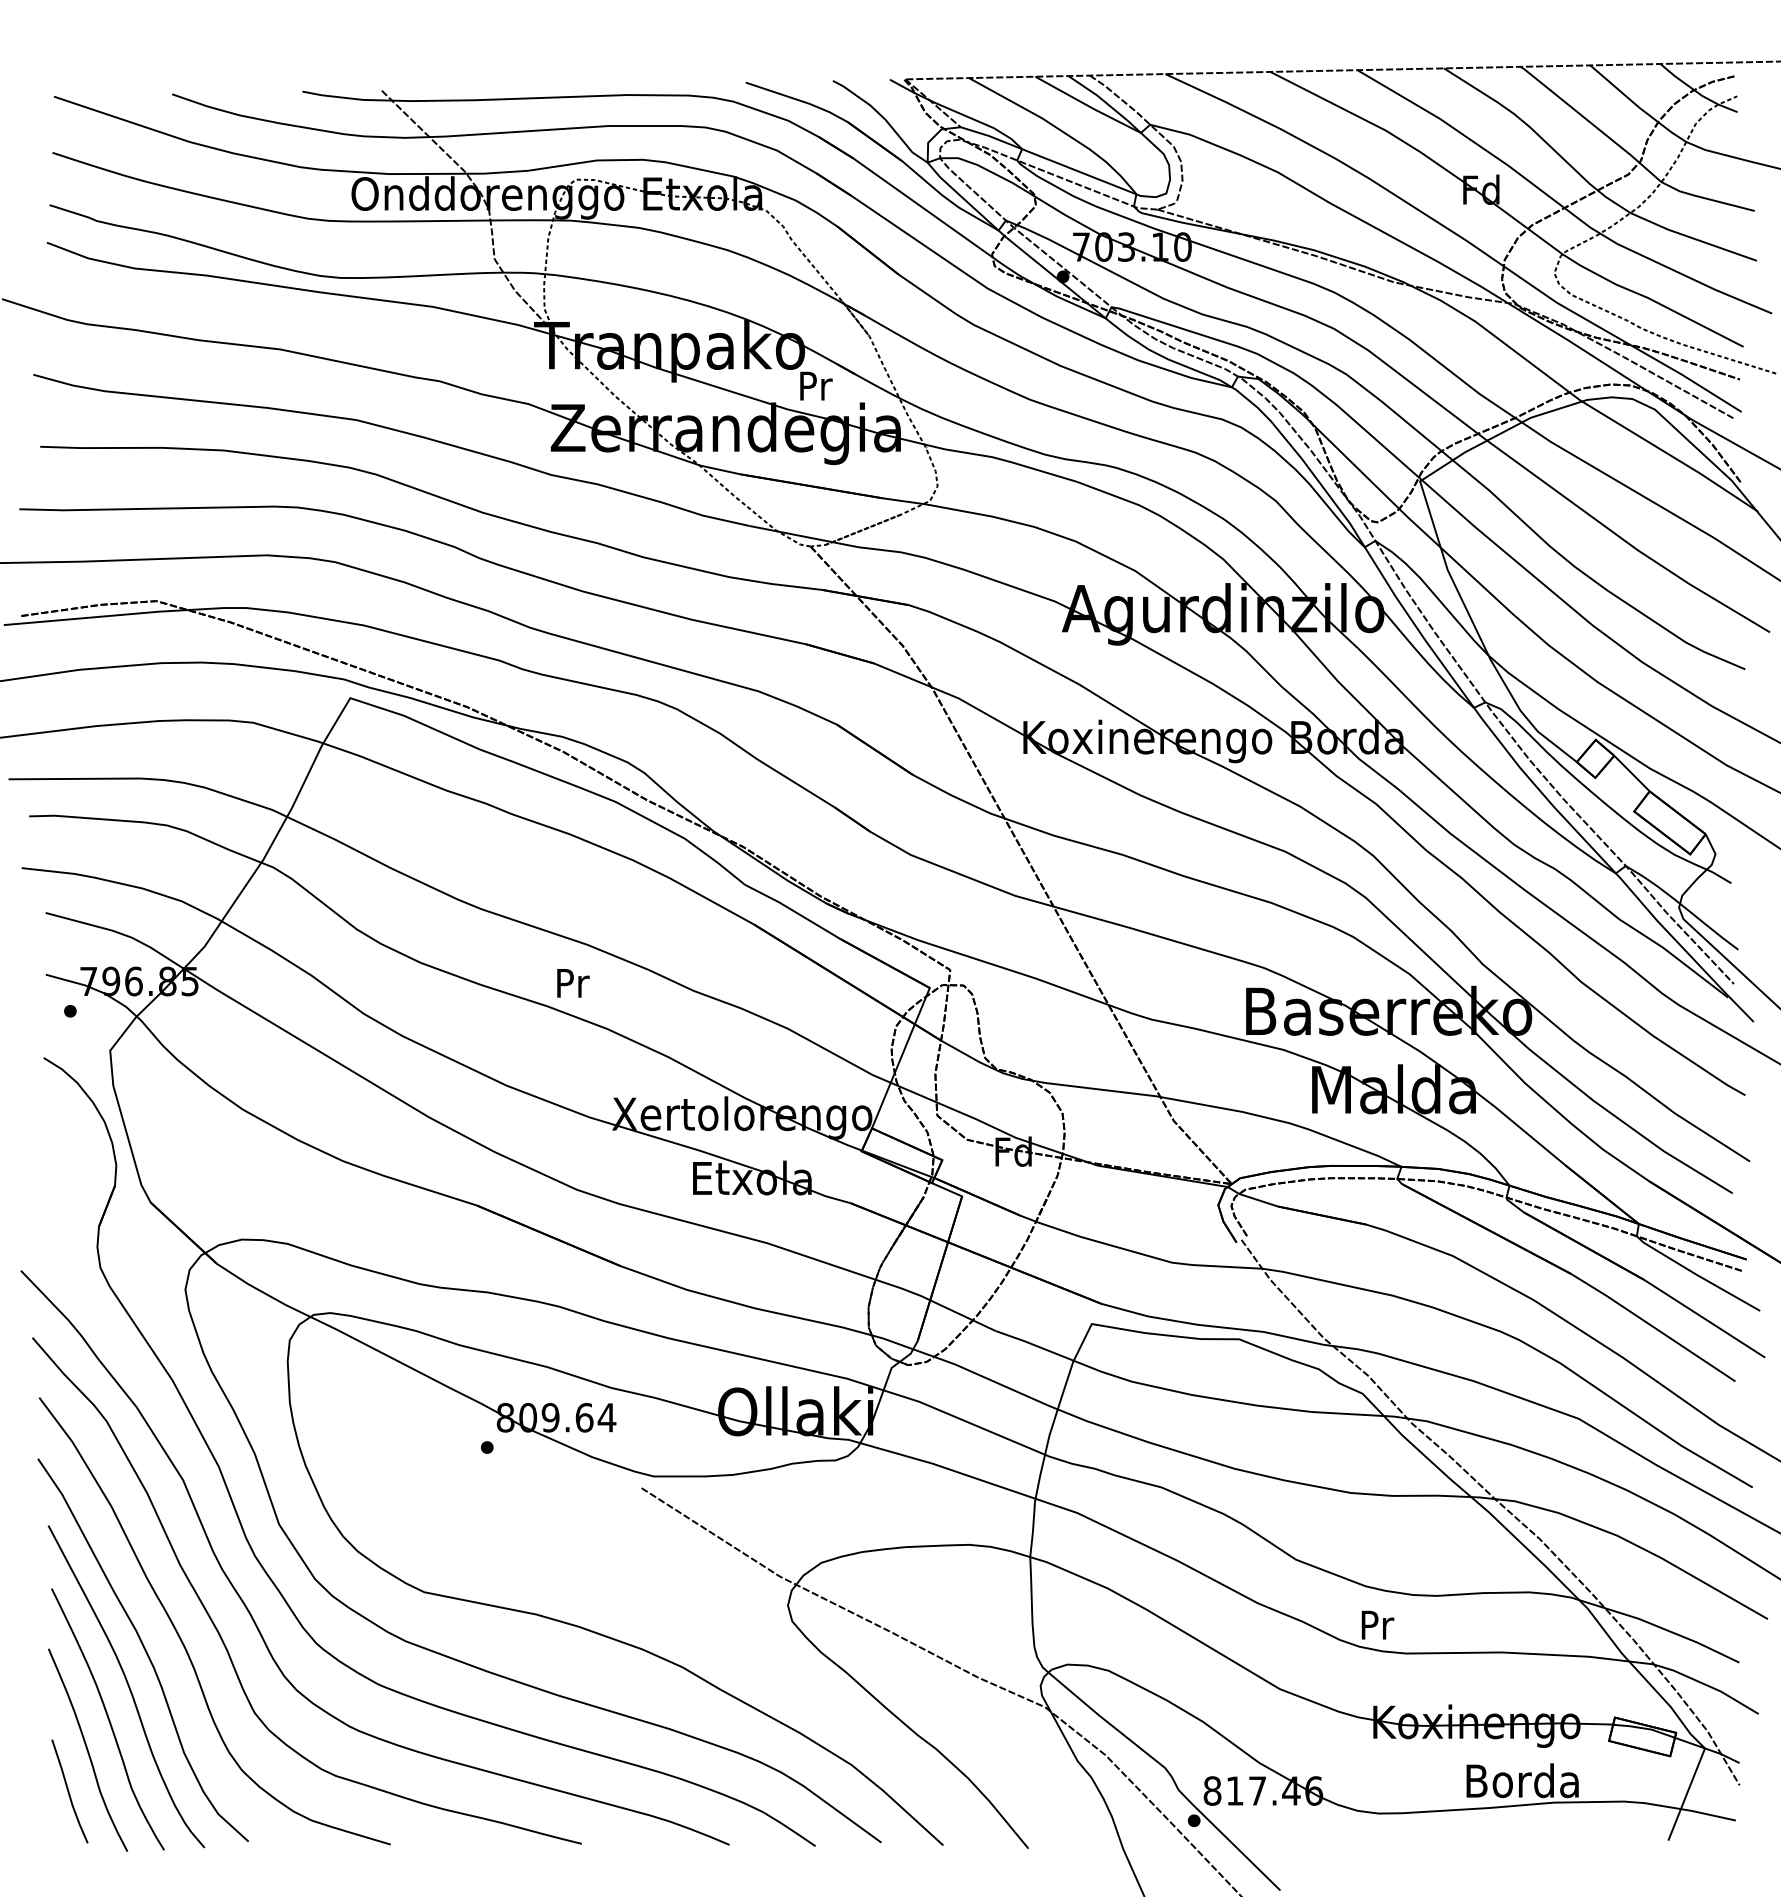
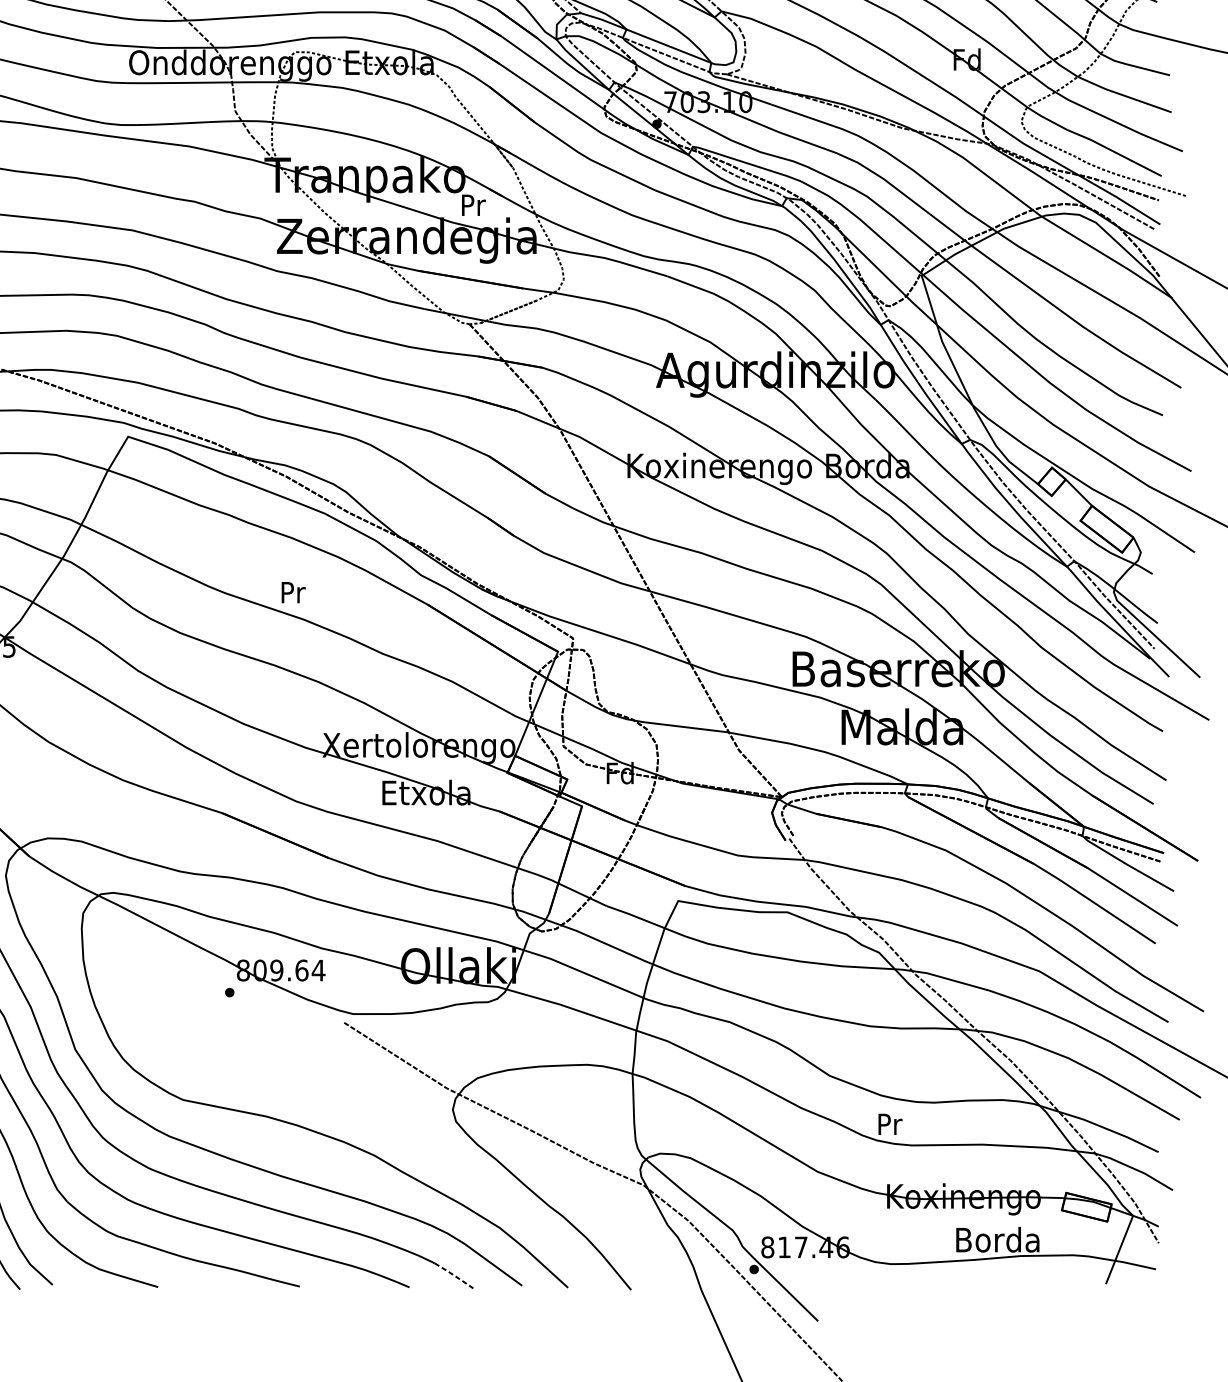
text: (573, 983) -> (293, 592), moved
line: (790, 1829) -> (454, 1275), solid -> dashed

